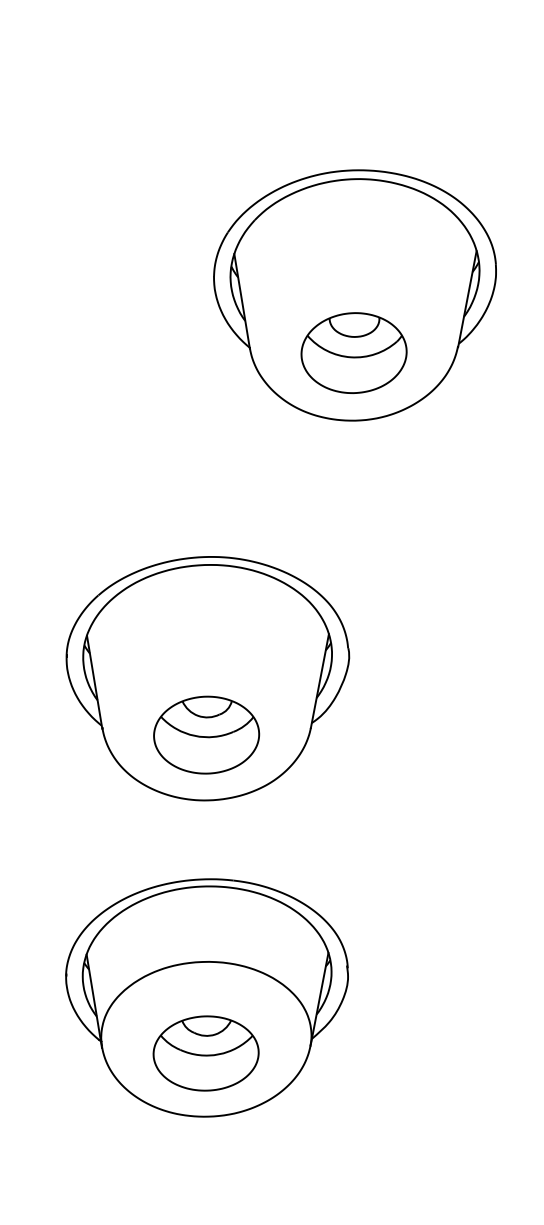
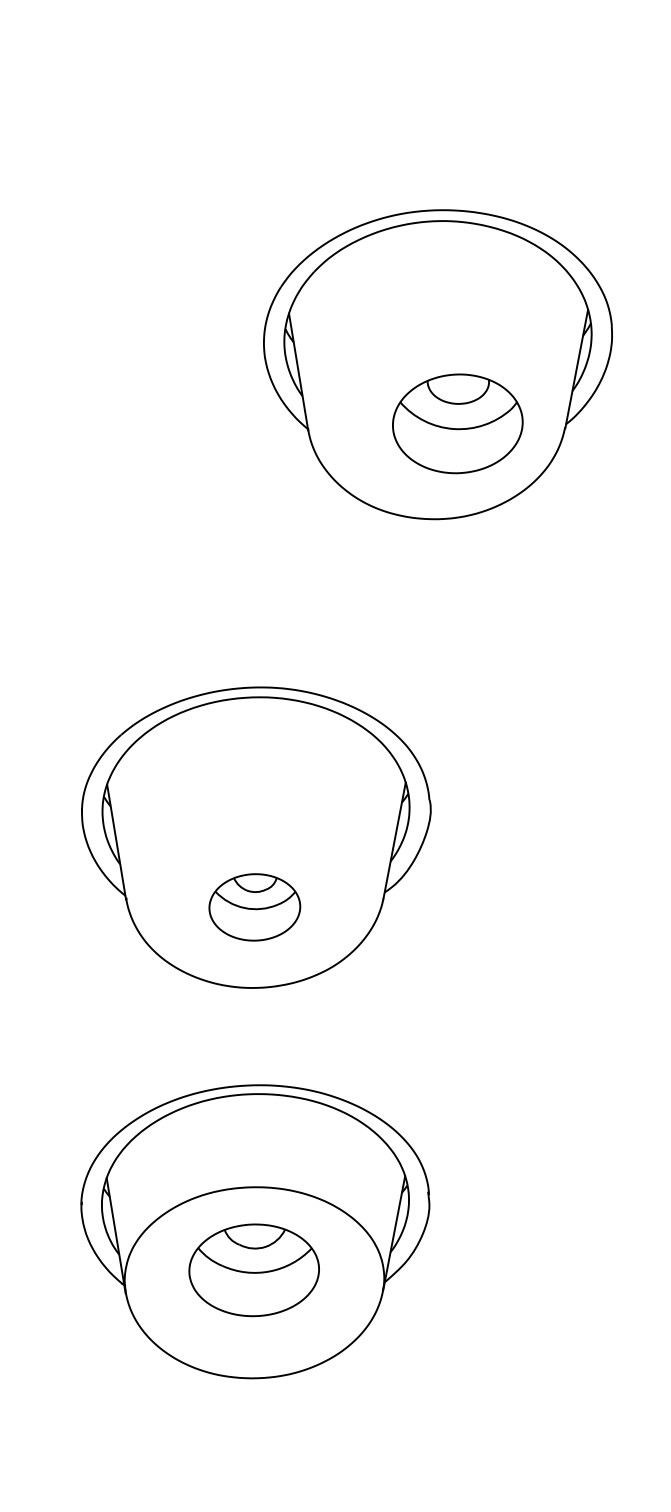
part: (353, 352) -> (457, 423), moved
part: (206, 735) -> (254, 907), size x0.7
part: (205, 1053) -> (253, 1270), moved

